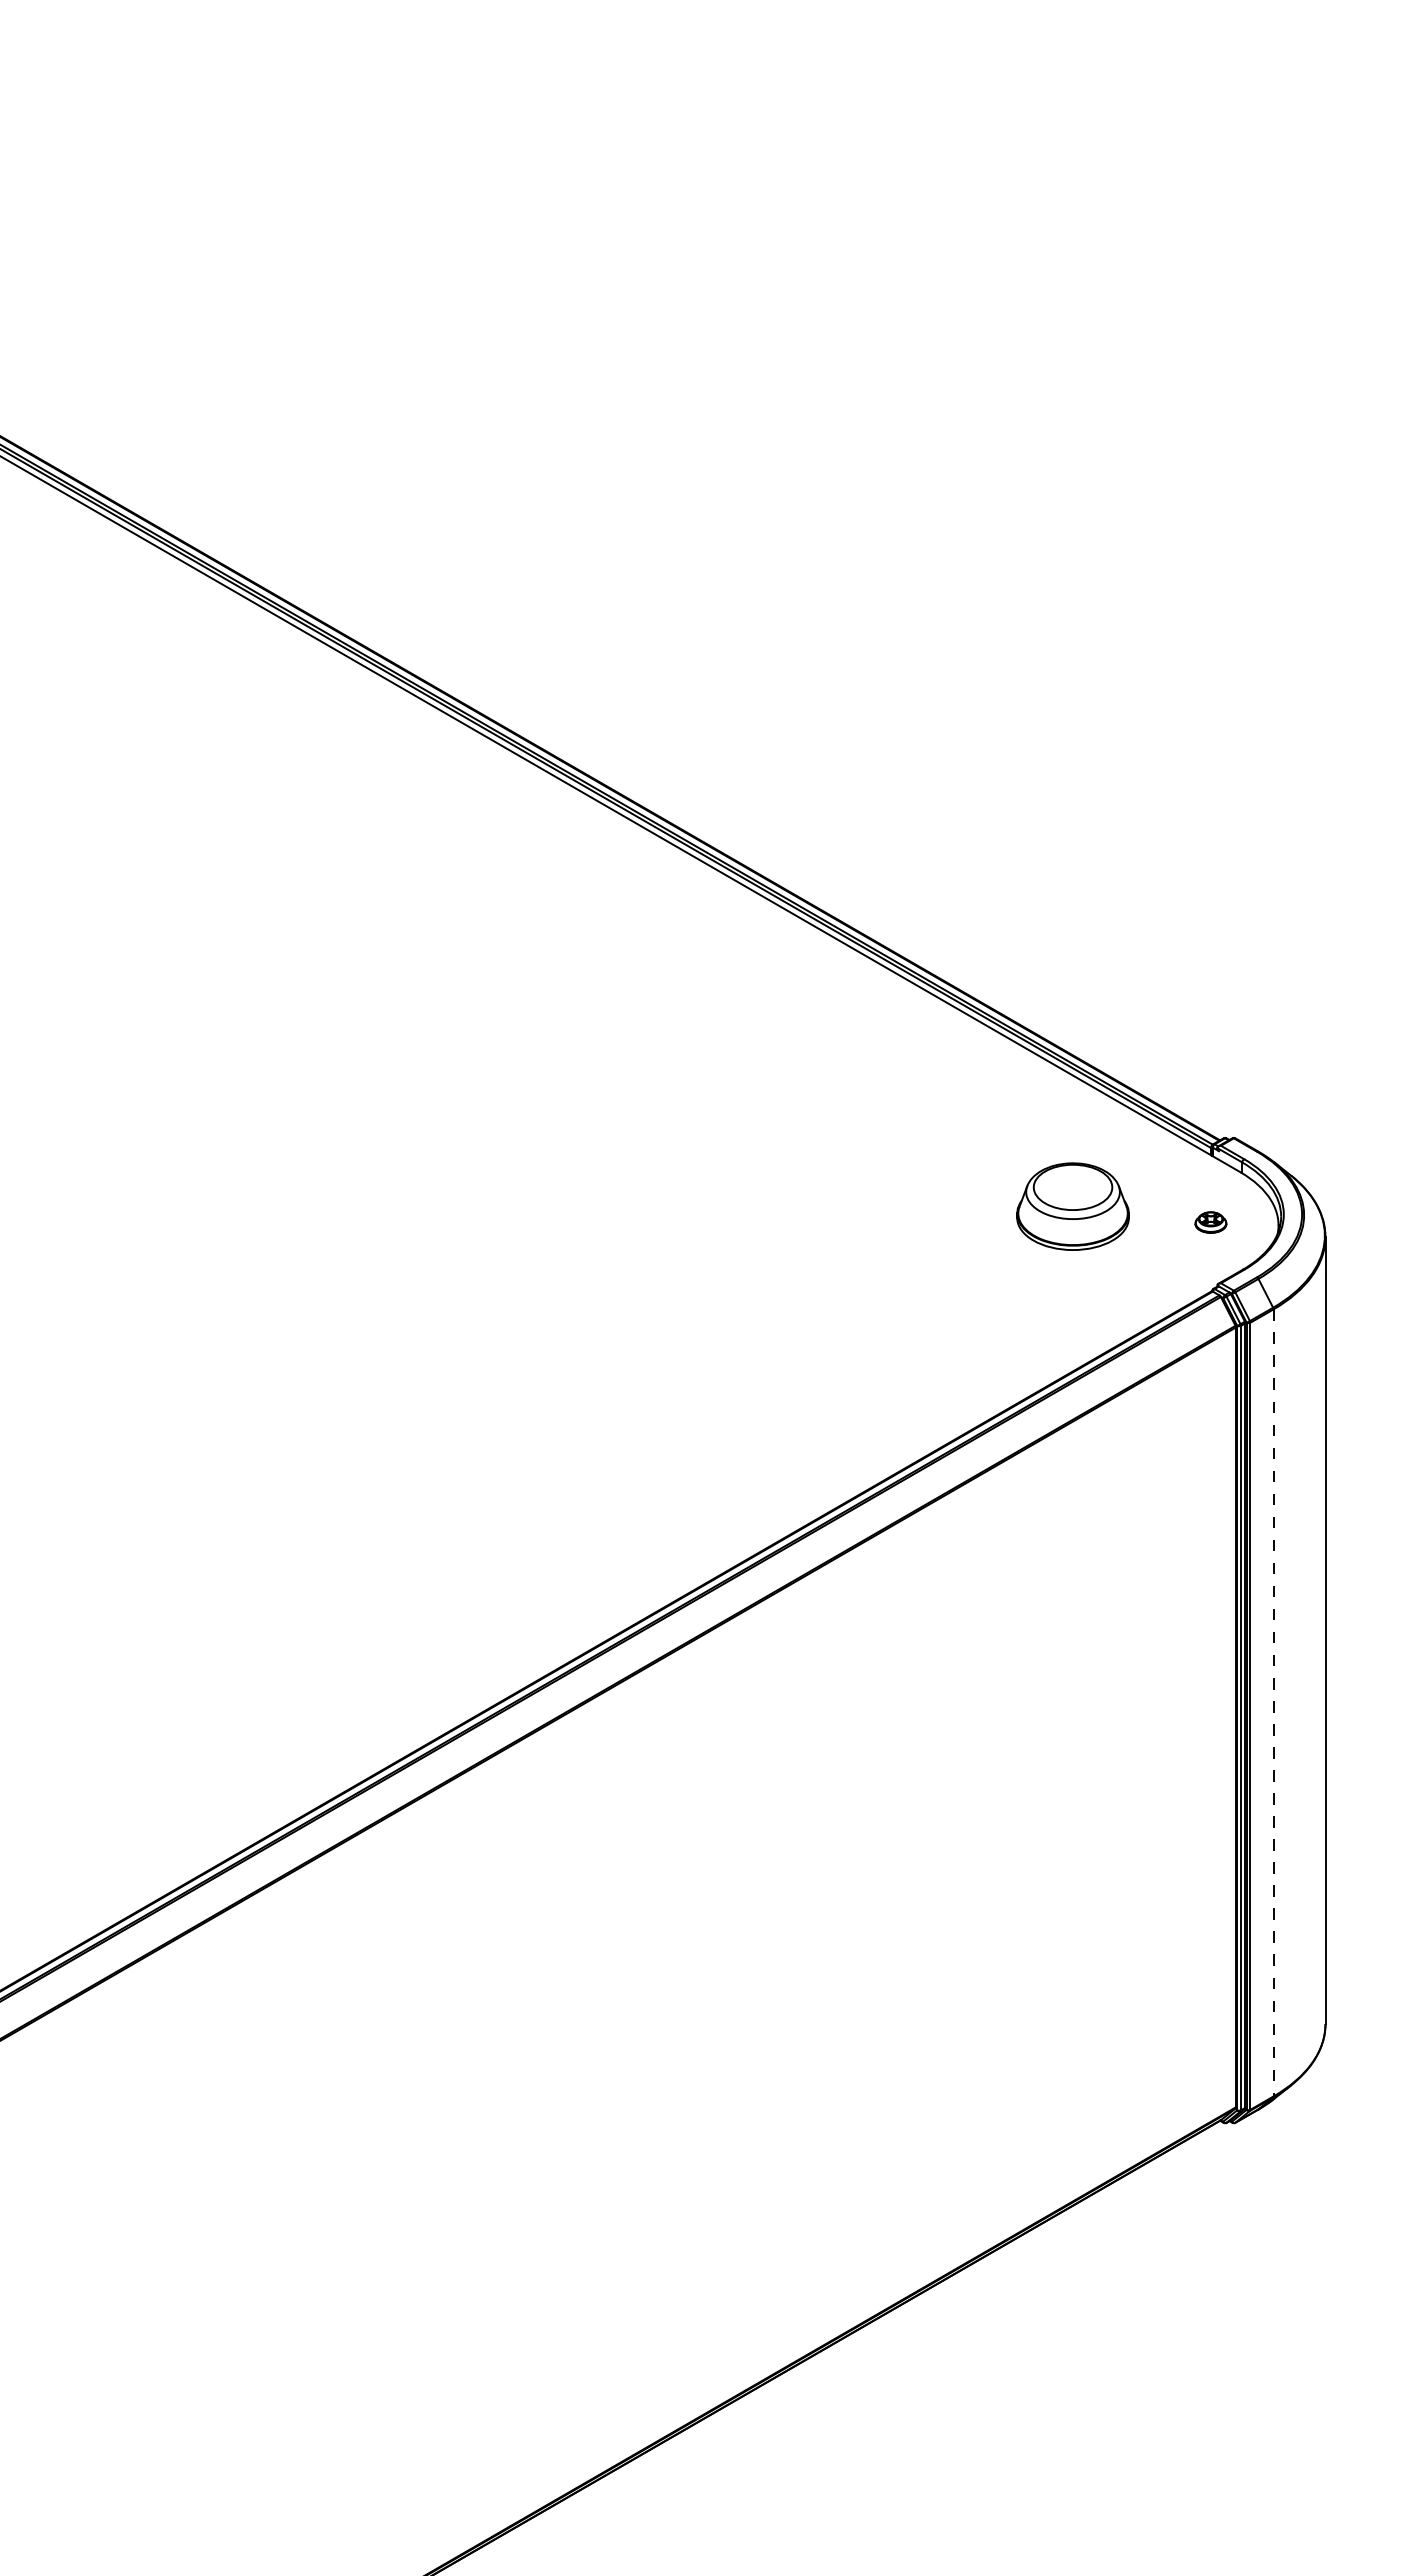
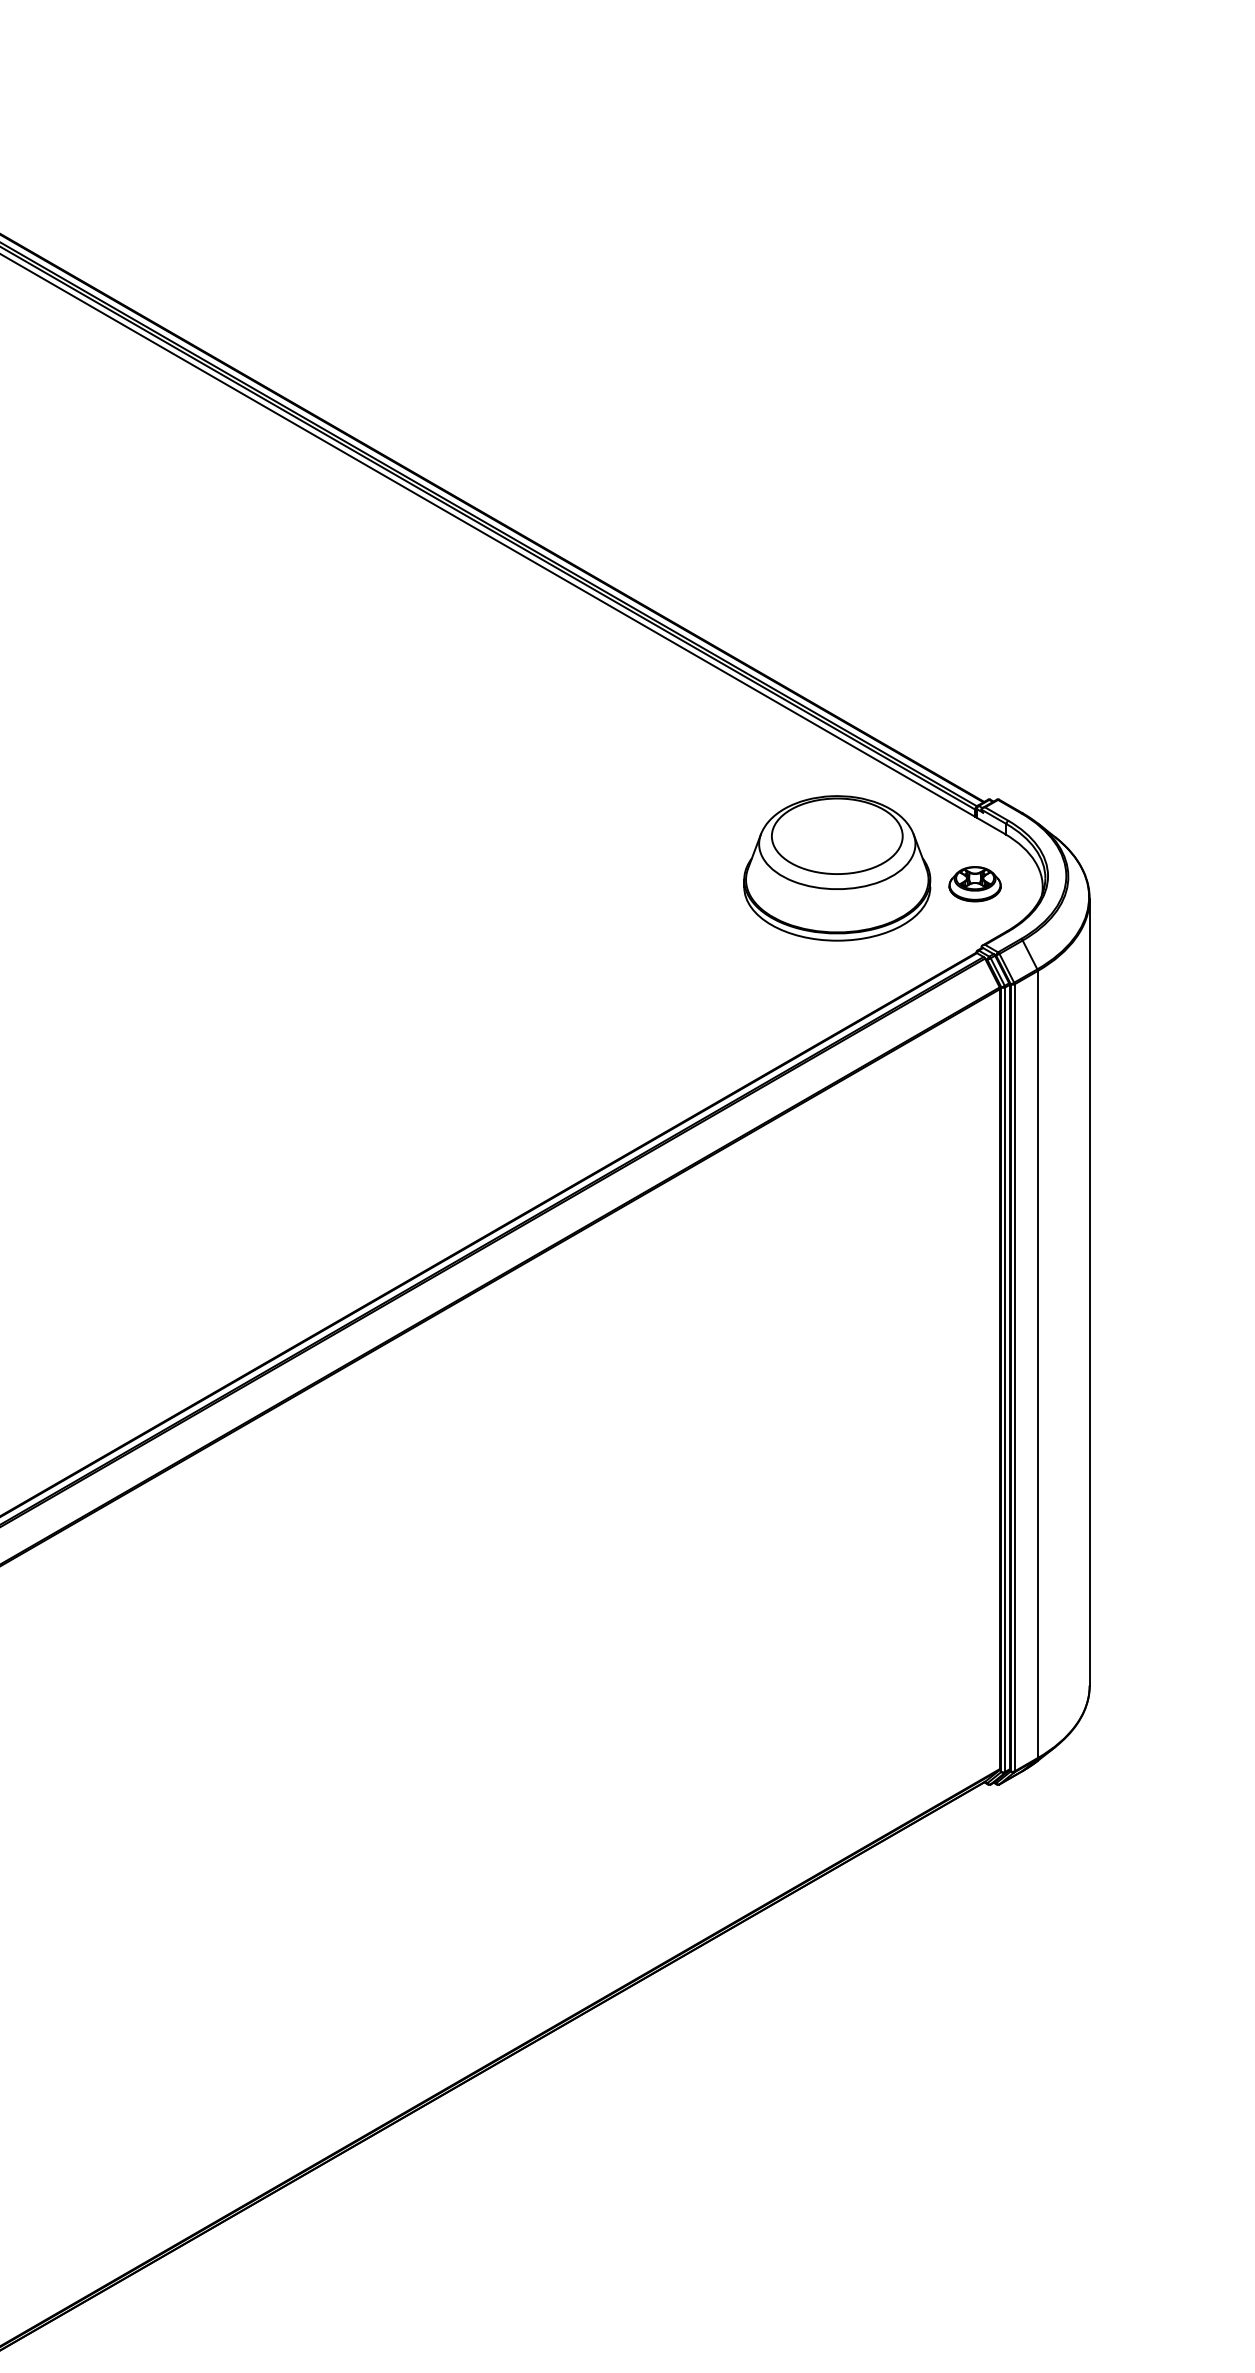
part: (1072, 1206) -> (836, 868), size x1.67
part: (1210, 1222) -> (974, 884), size x1.67
line: (1273, 1702) -> (1037, 1364), dashed -> solid

